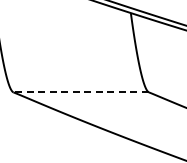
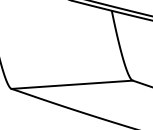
line: (81, 92) -> (72, 84), dashed -> solid

